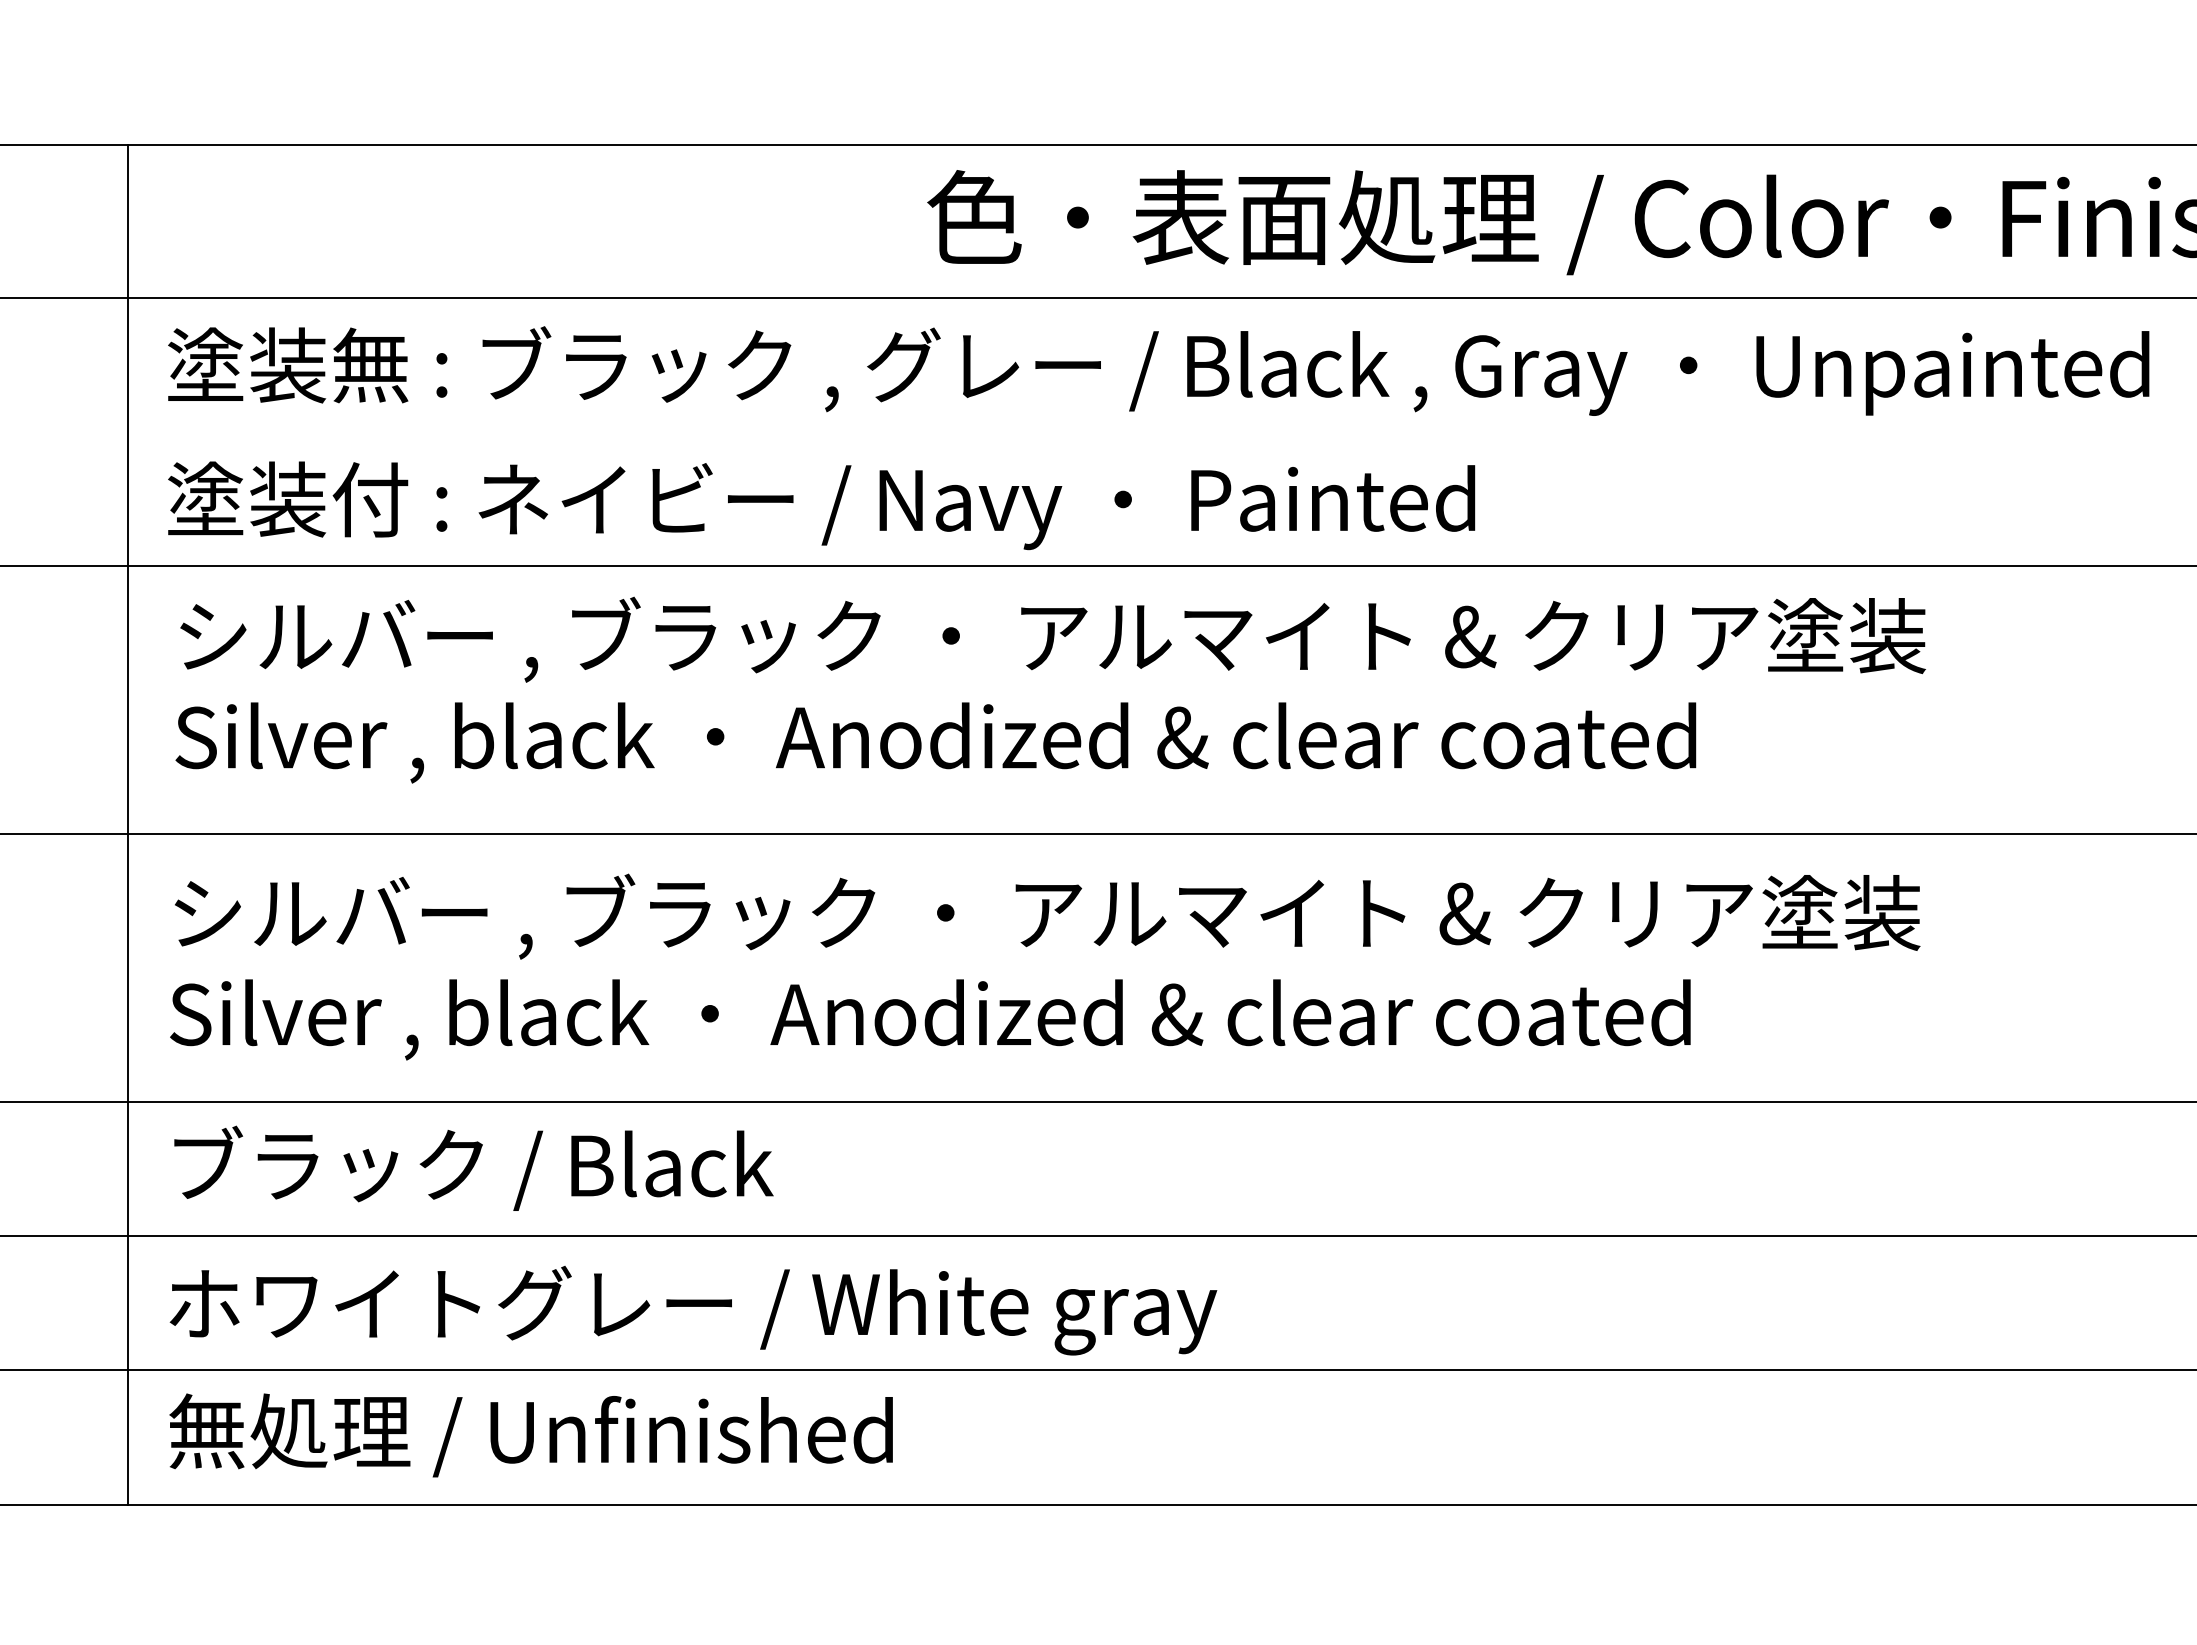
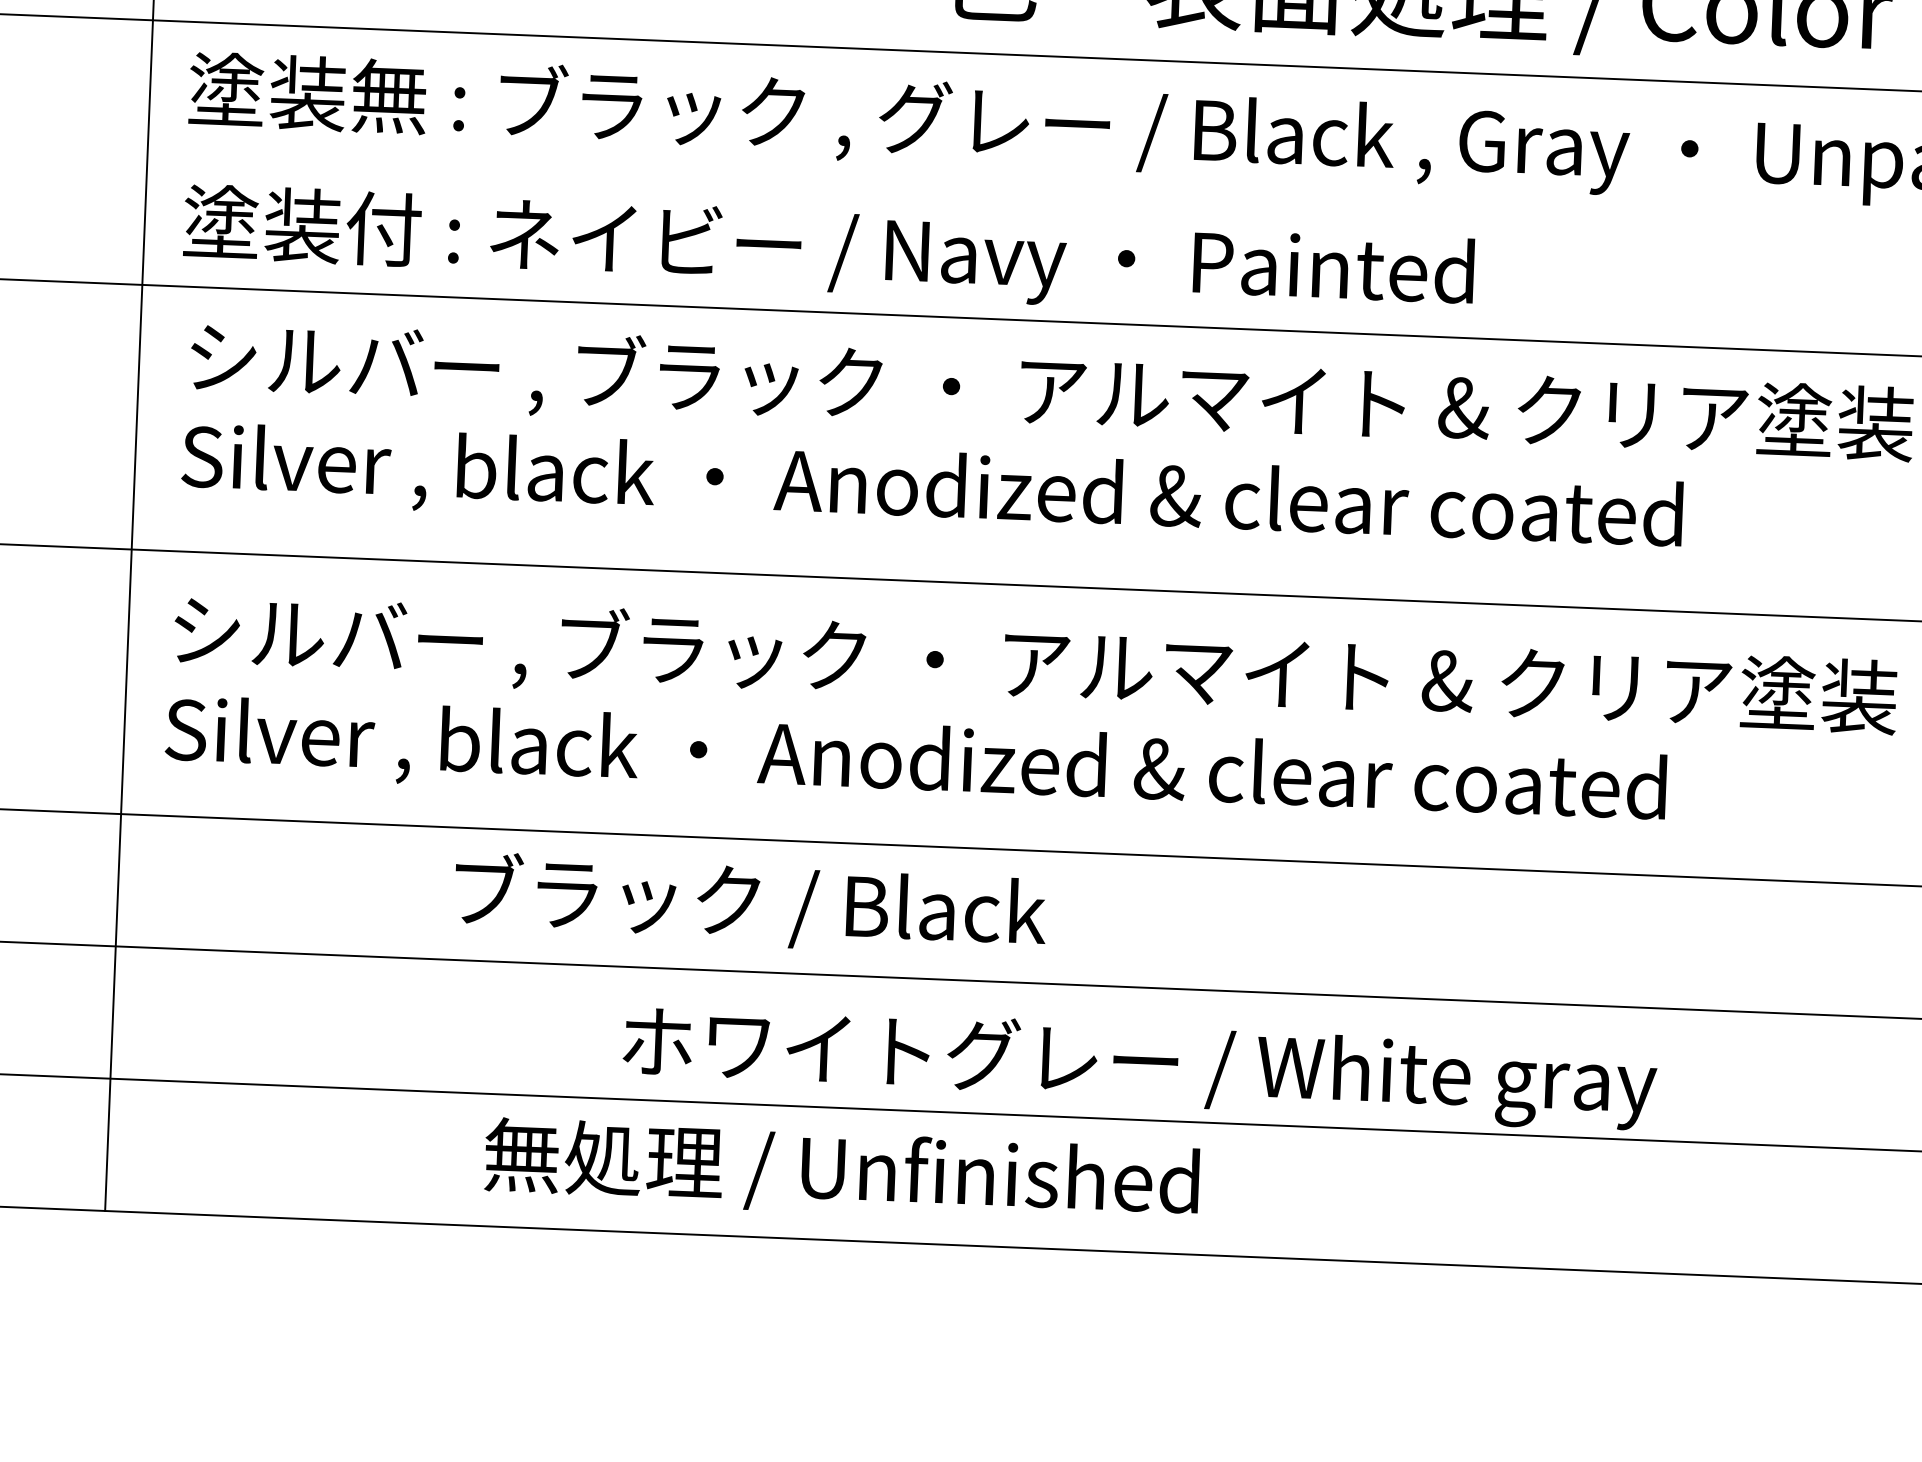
text: (473, 1167) -> (750, 903), moved
text: (693, 1310) -> (1139, 1067), moved
text: (530, 1435) -> (841, 1172), moved

